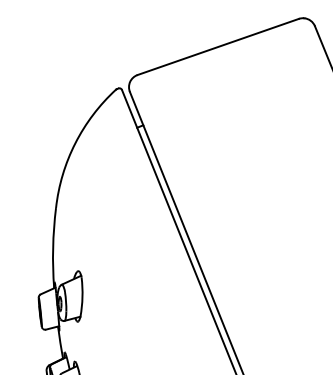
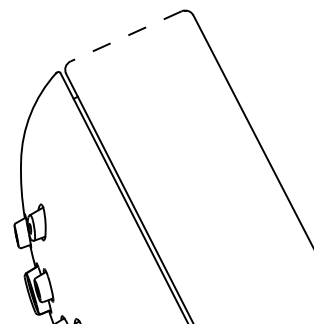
line: (218, 47) -> (126, 36), solid -> dashed

